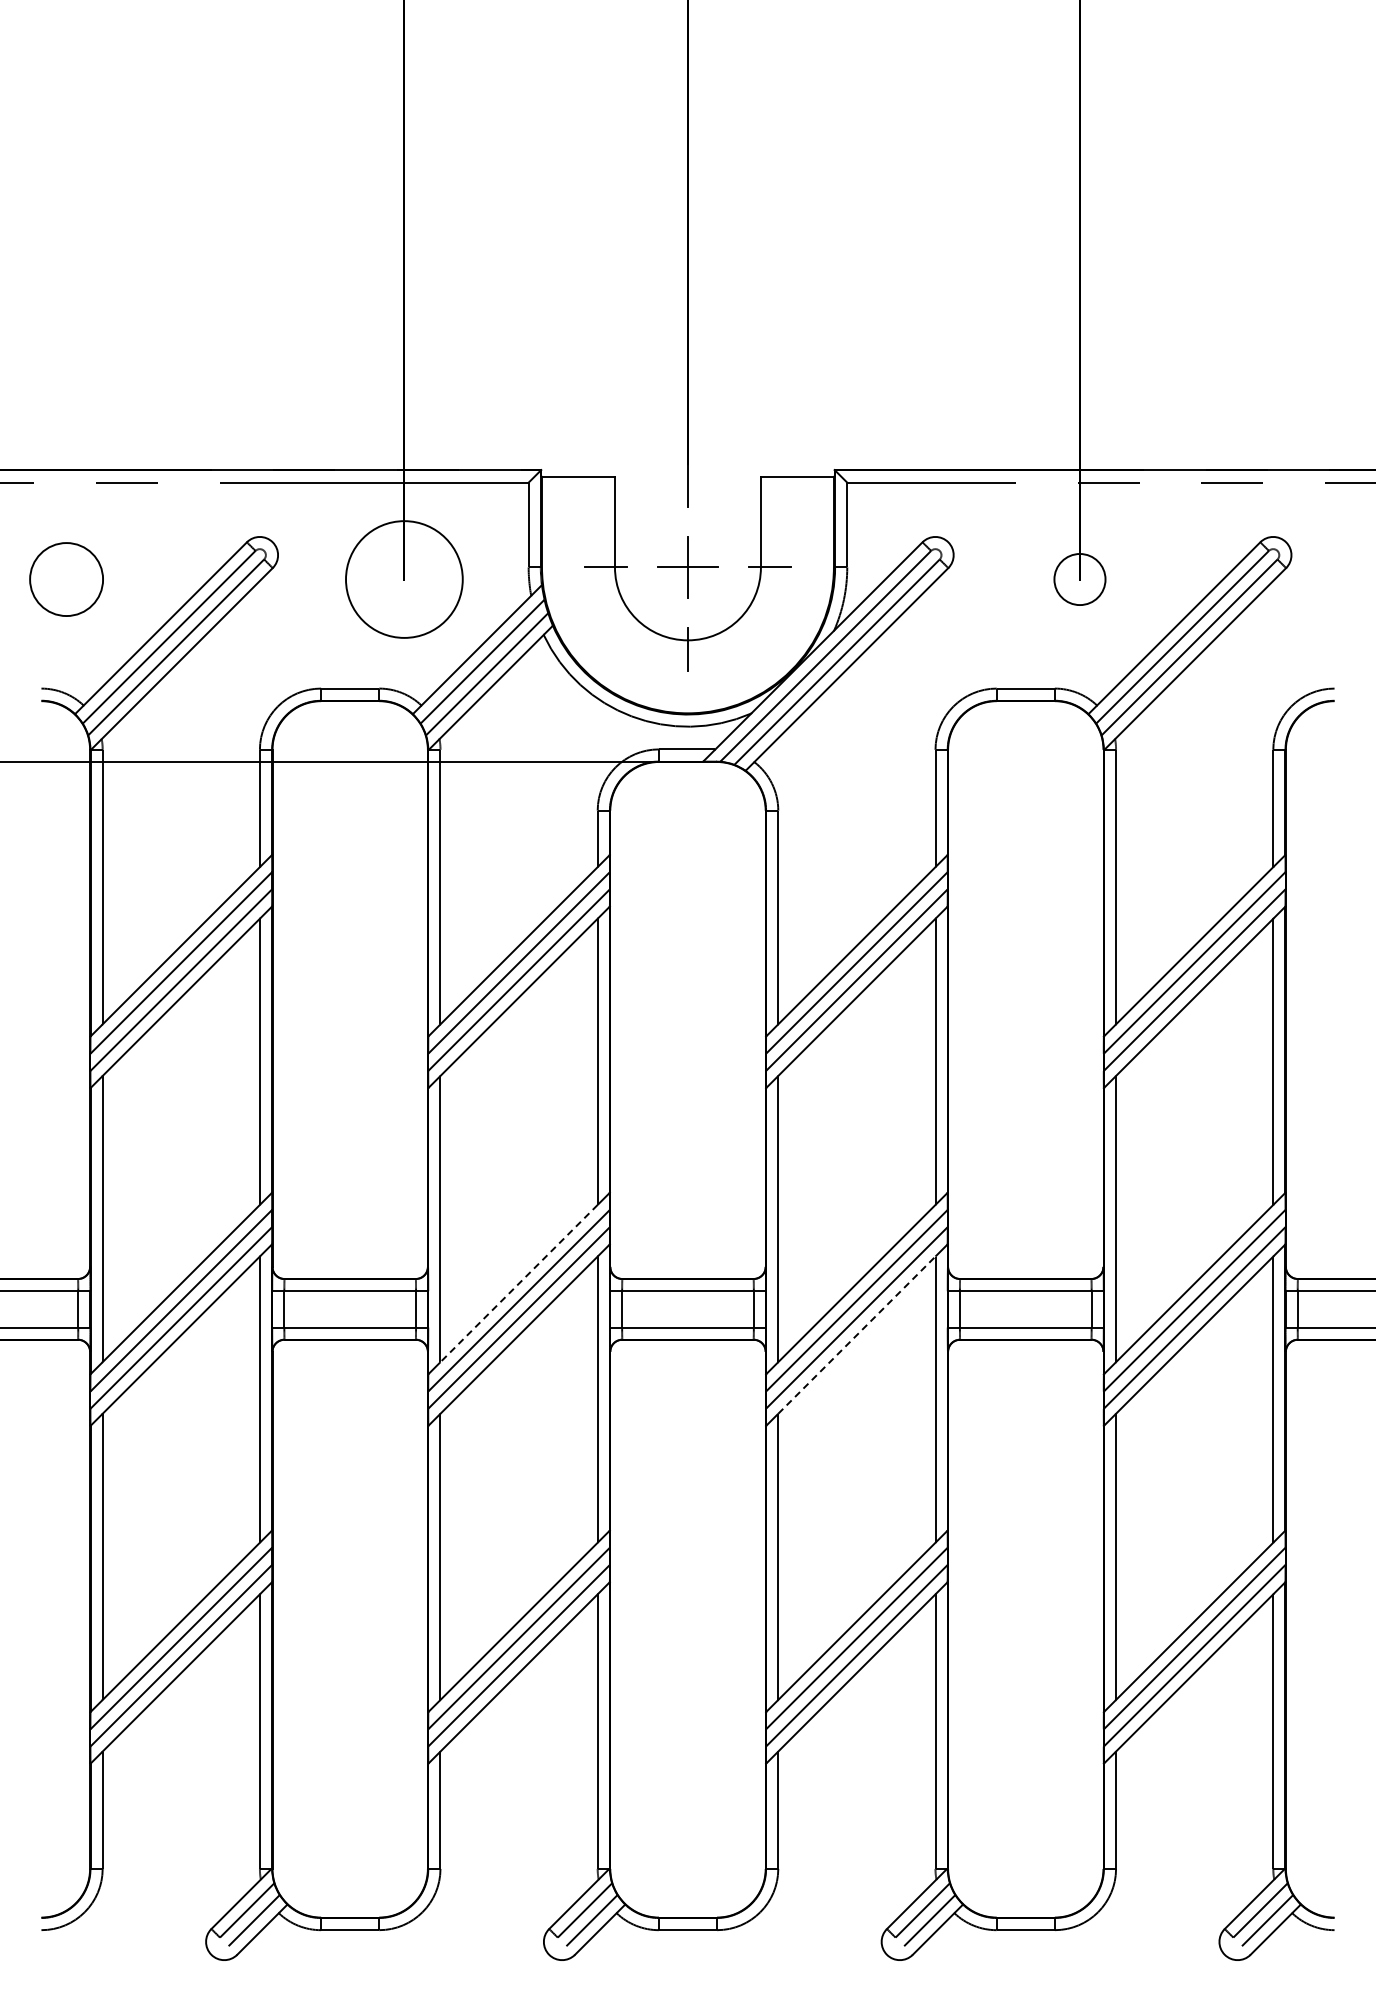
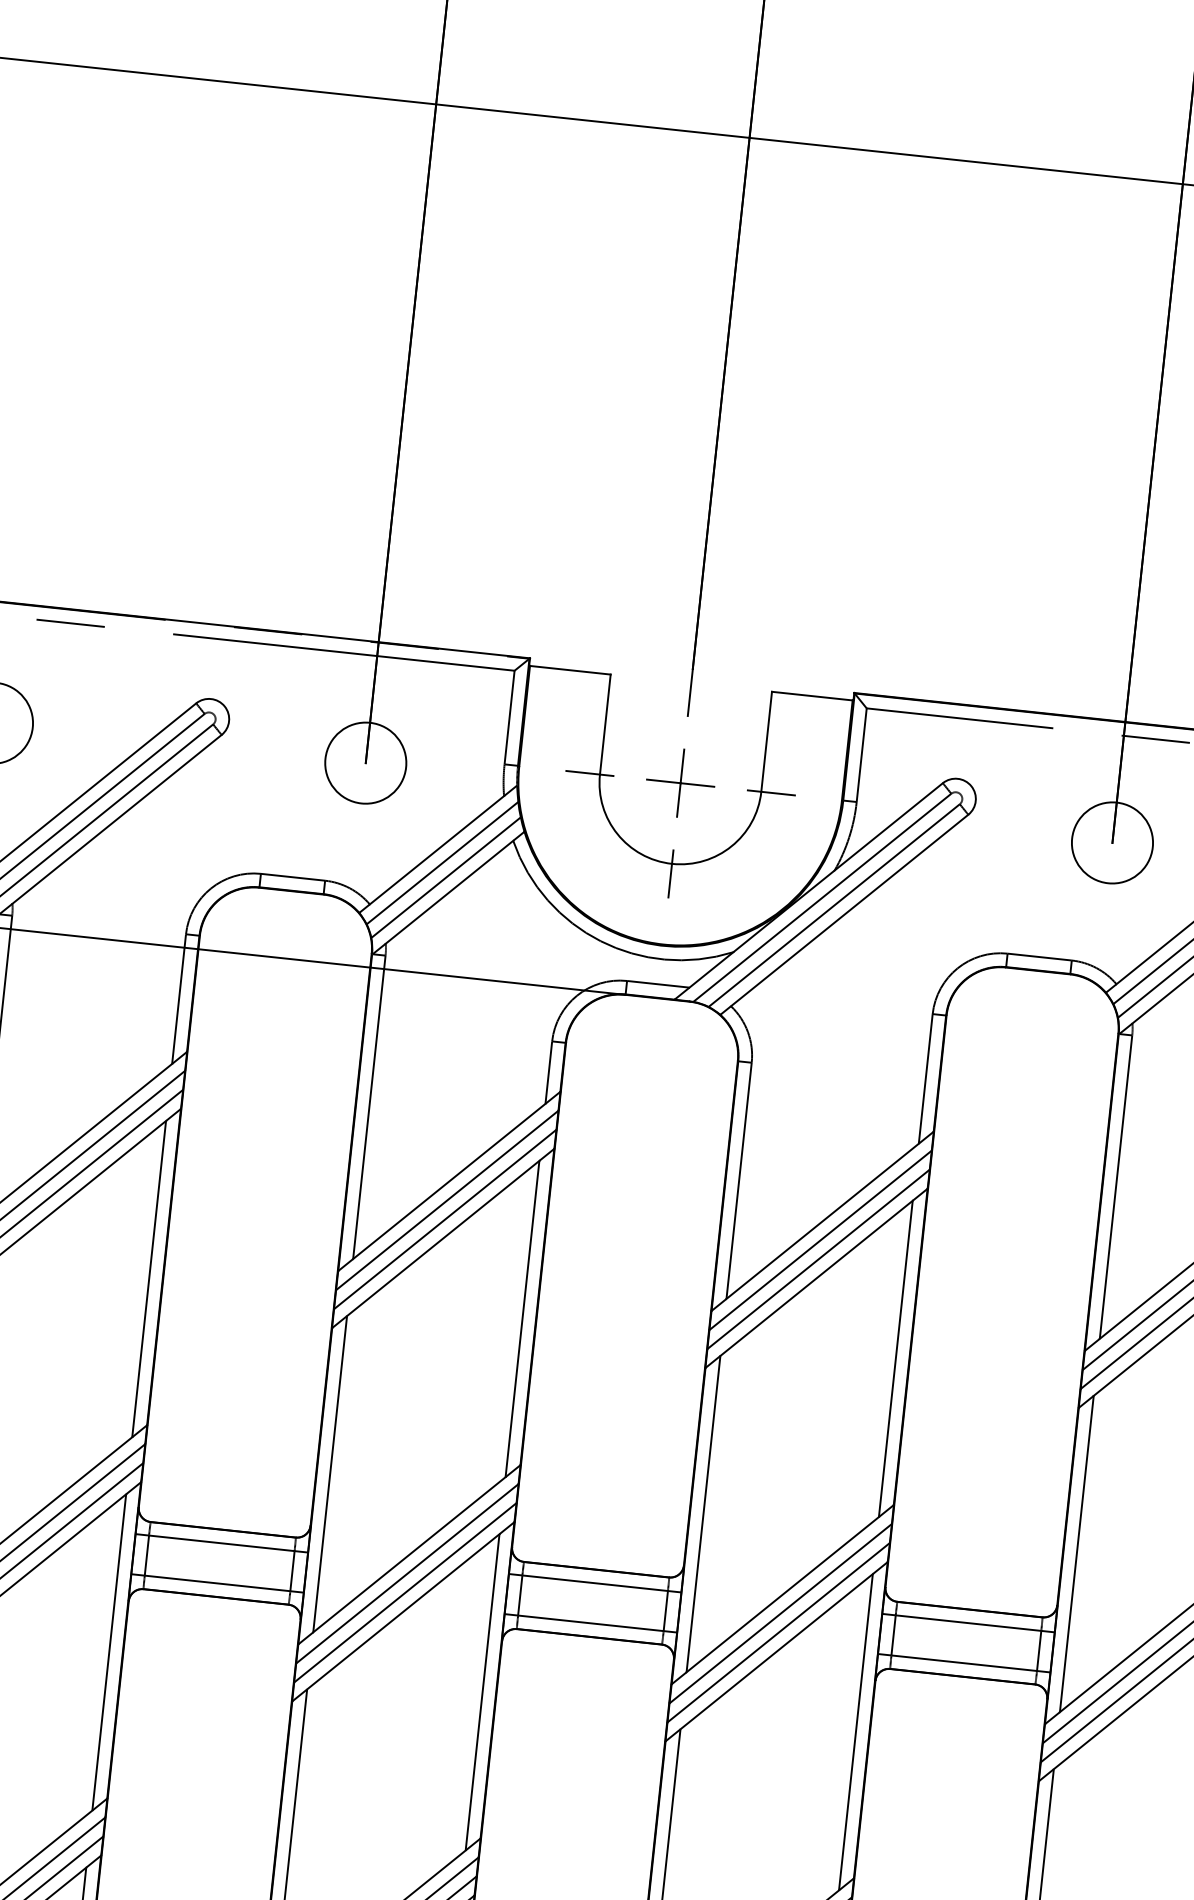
circle: (403, 579) -> (364, 763), size x0.62
circle: (1079, 579) -> (1111, 842), size x1.43
line: (518, 1283) -> (408, 1554), dashed -> solid
line: (857, 1334) -> (777, 1651), dashed -> solid

